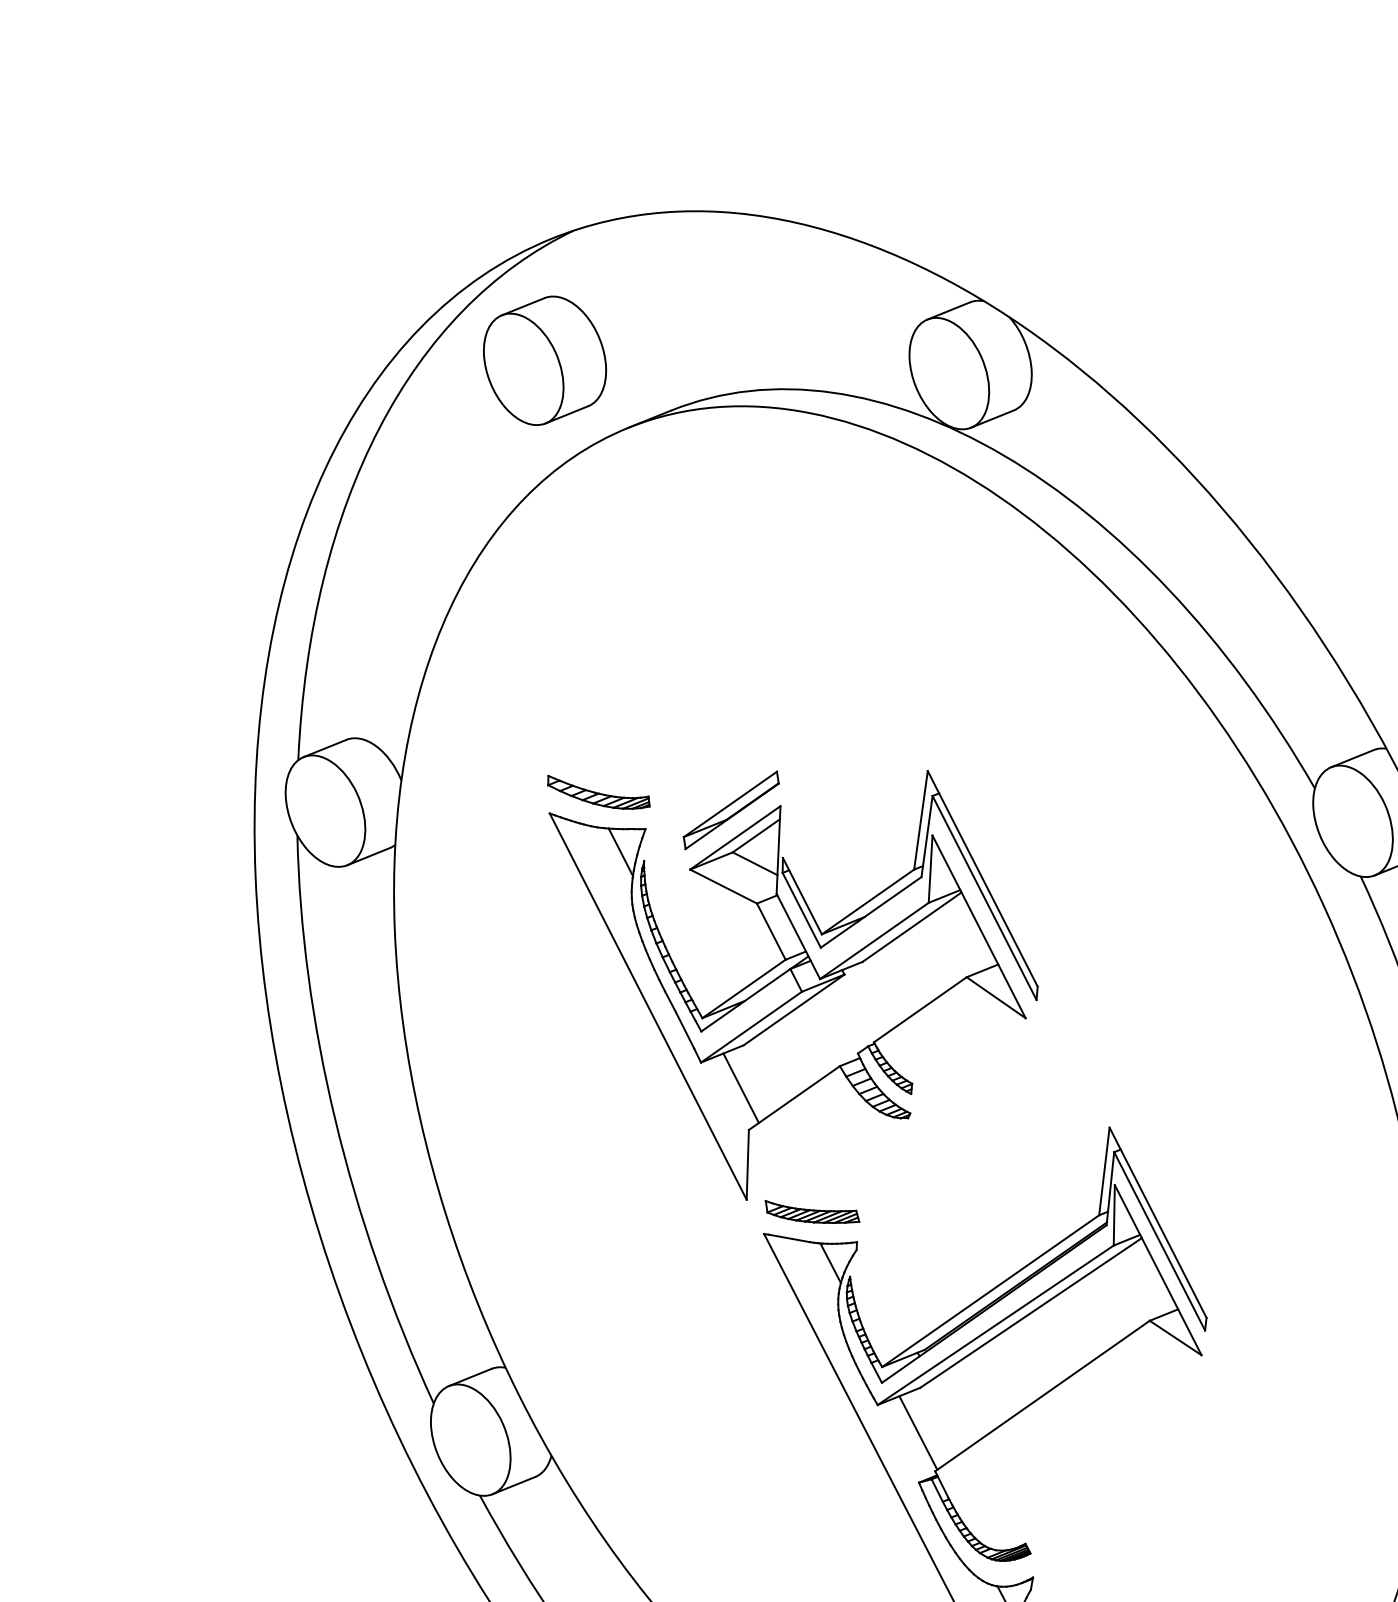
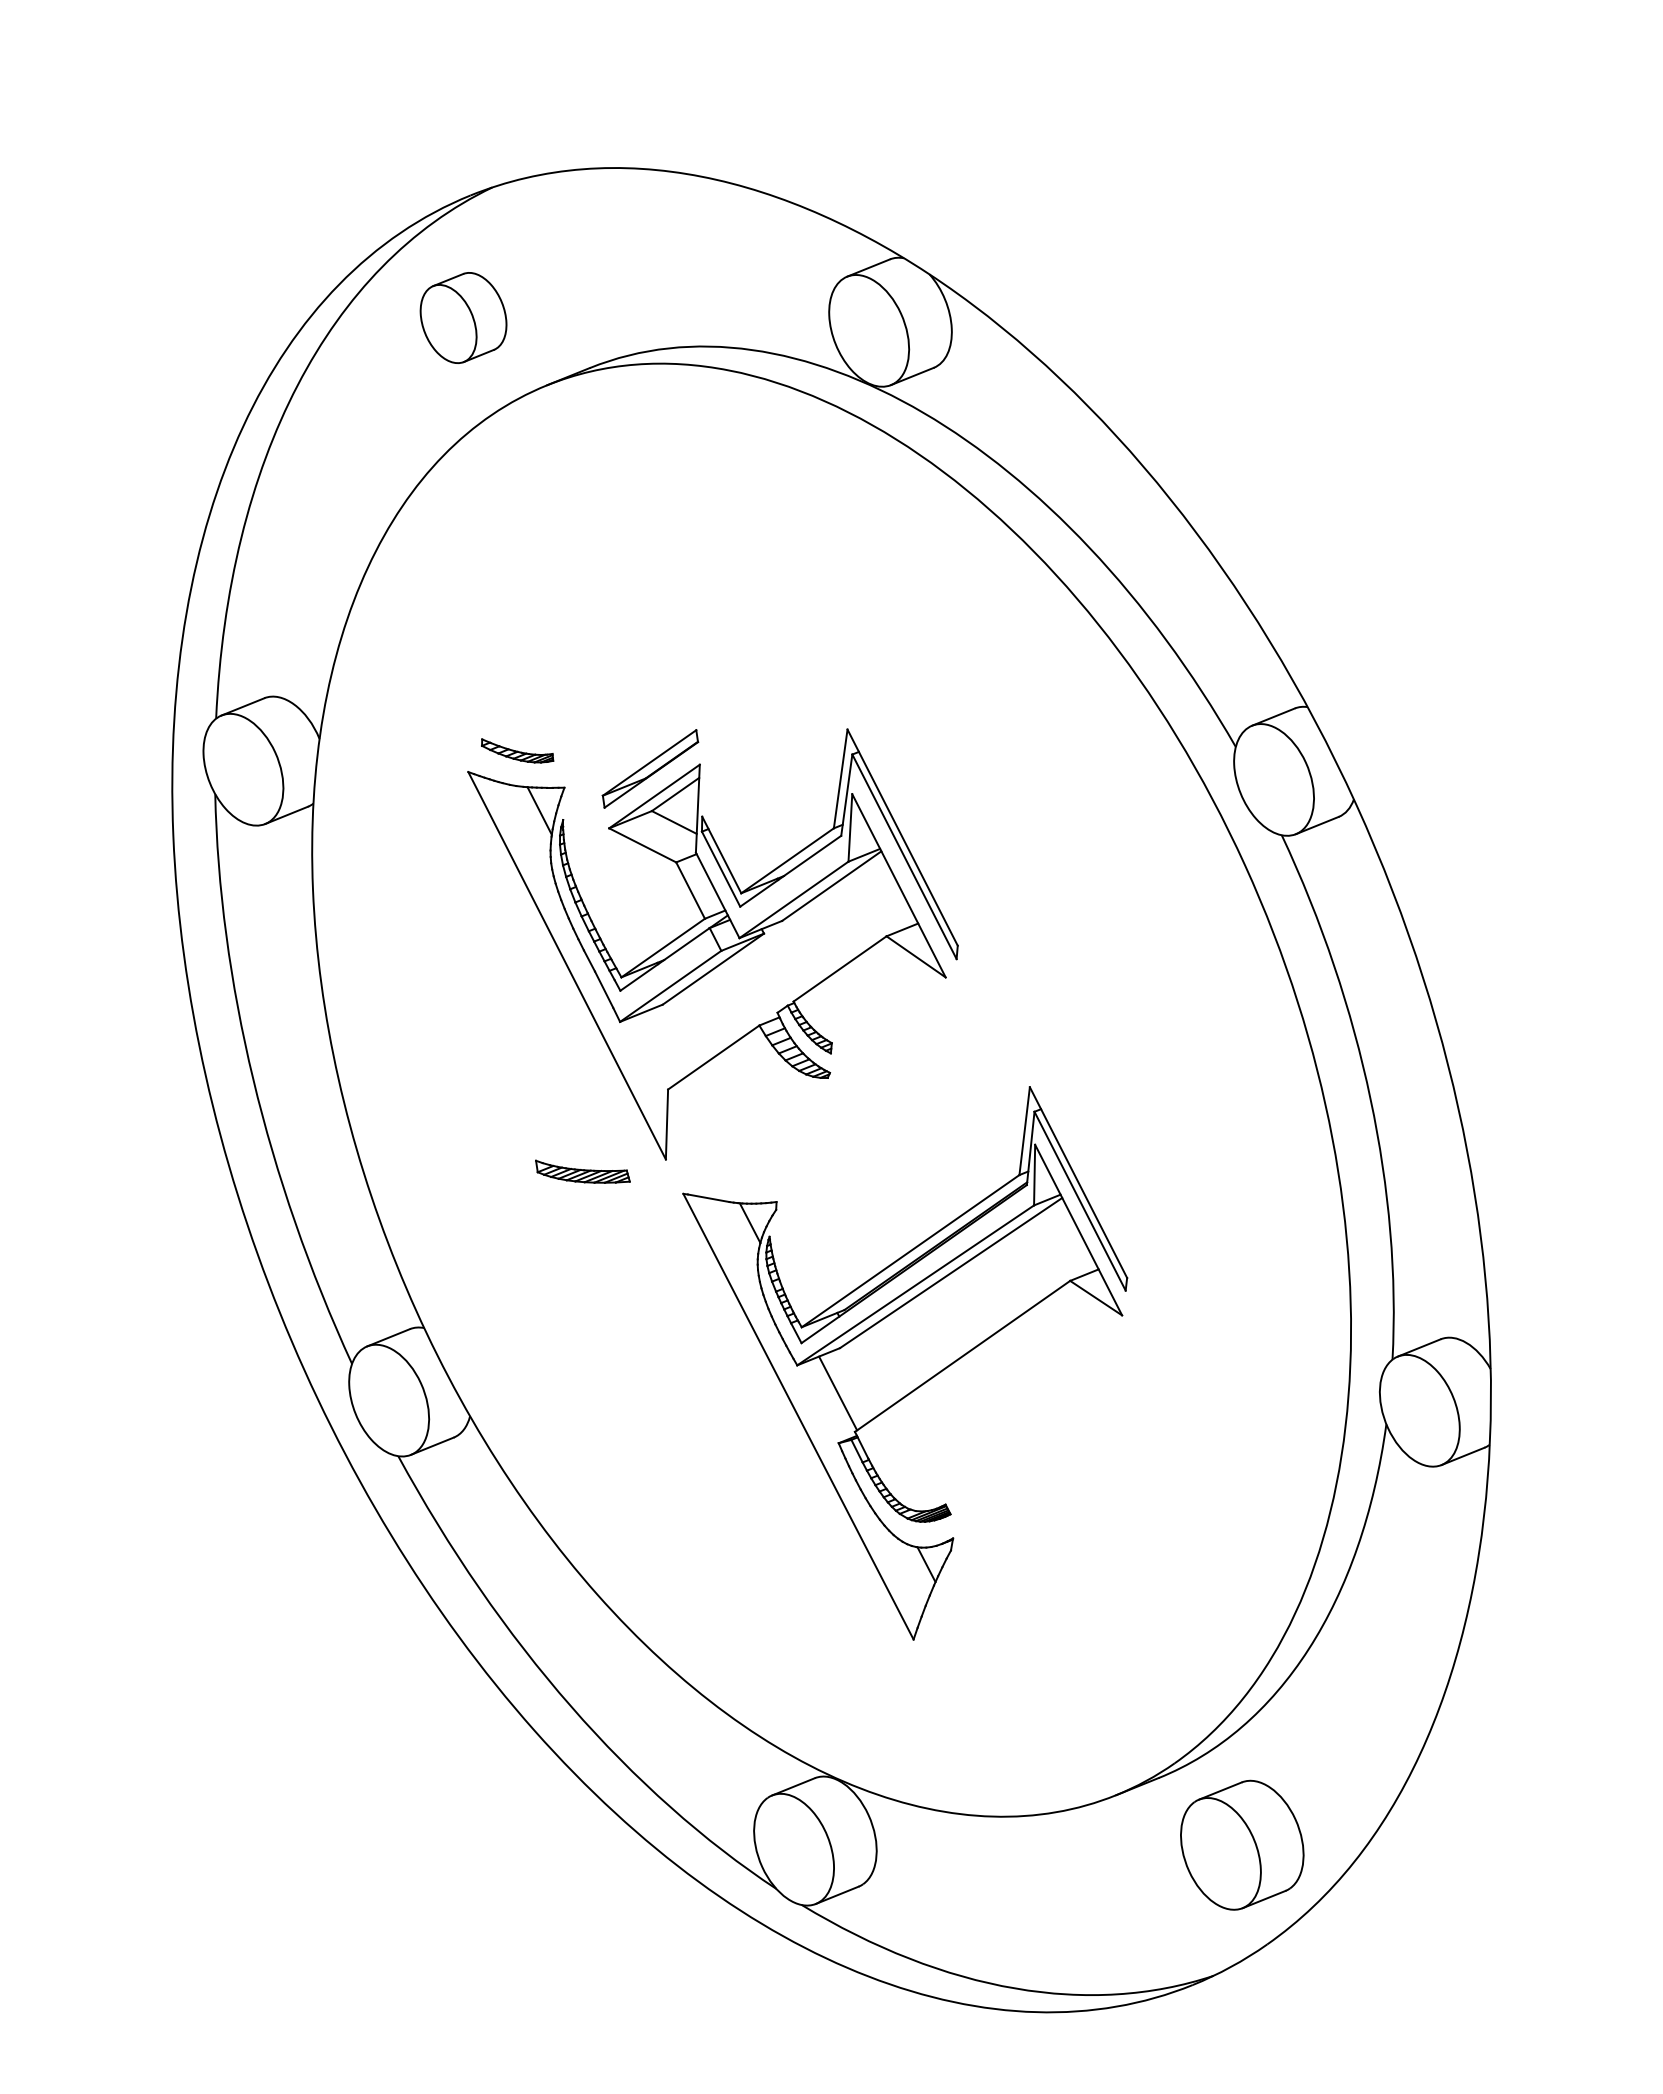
part: (544, 360) -> (463, 317), size x0.7
part: (598, 791) -> (517, 750), size x0.7
line: (741, 1088) -> (660, 1047), removed
part: (812, 1211) -> (582, 1171), moved

